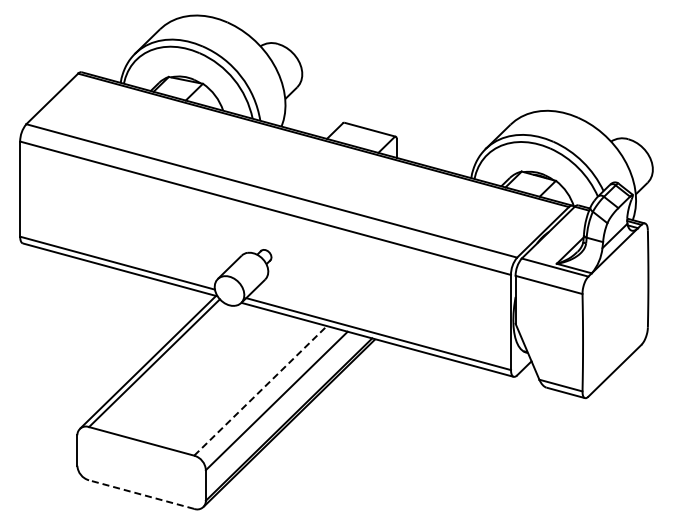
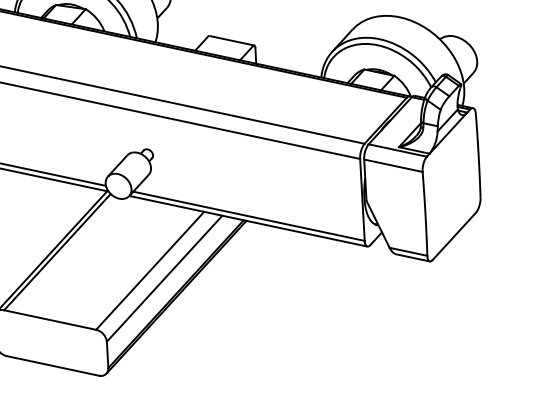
line: (260, 390) -> (150, 270), dashed -> solid
line: (141, 494) -> (52, 365), dashed -> solid

